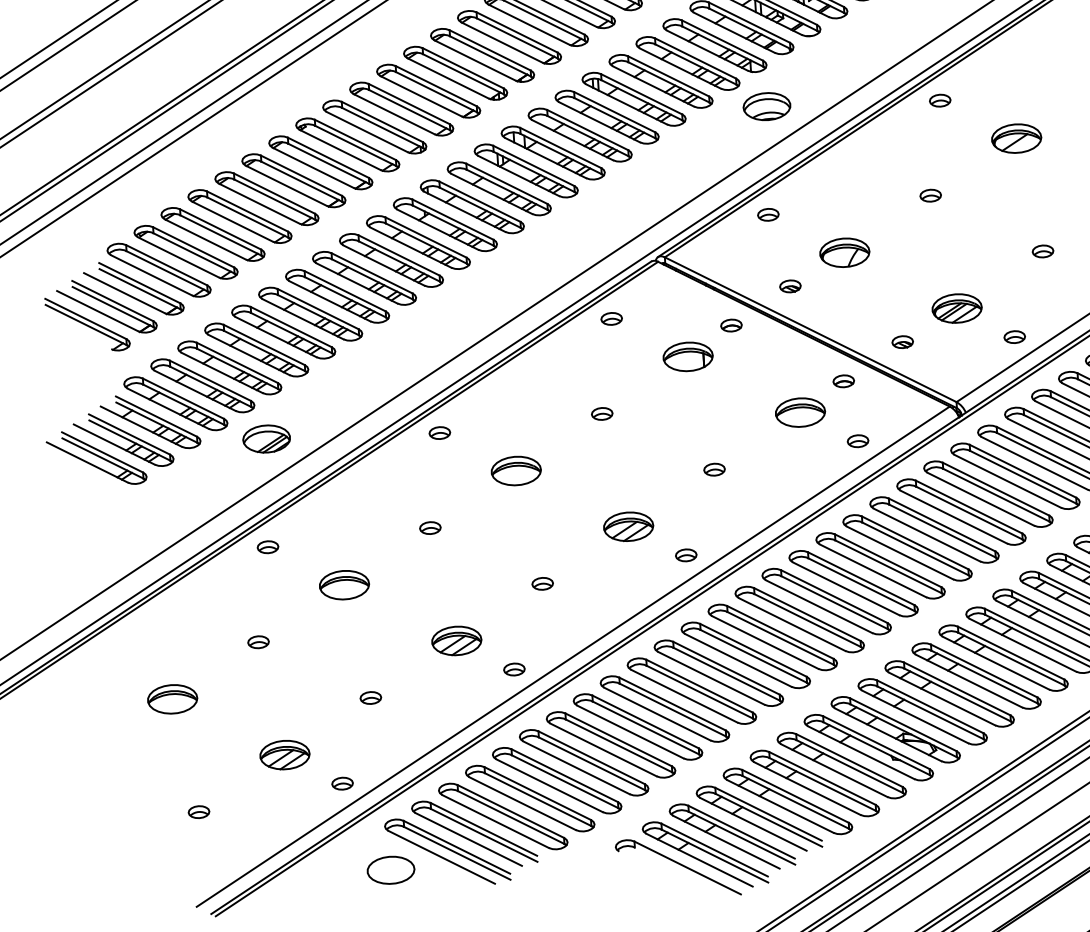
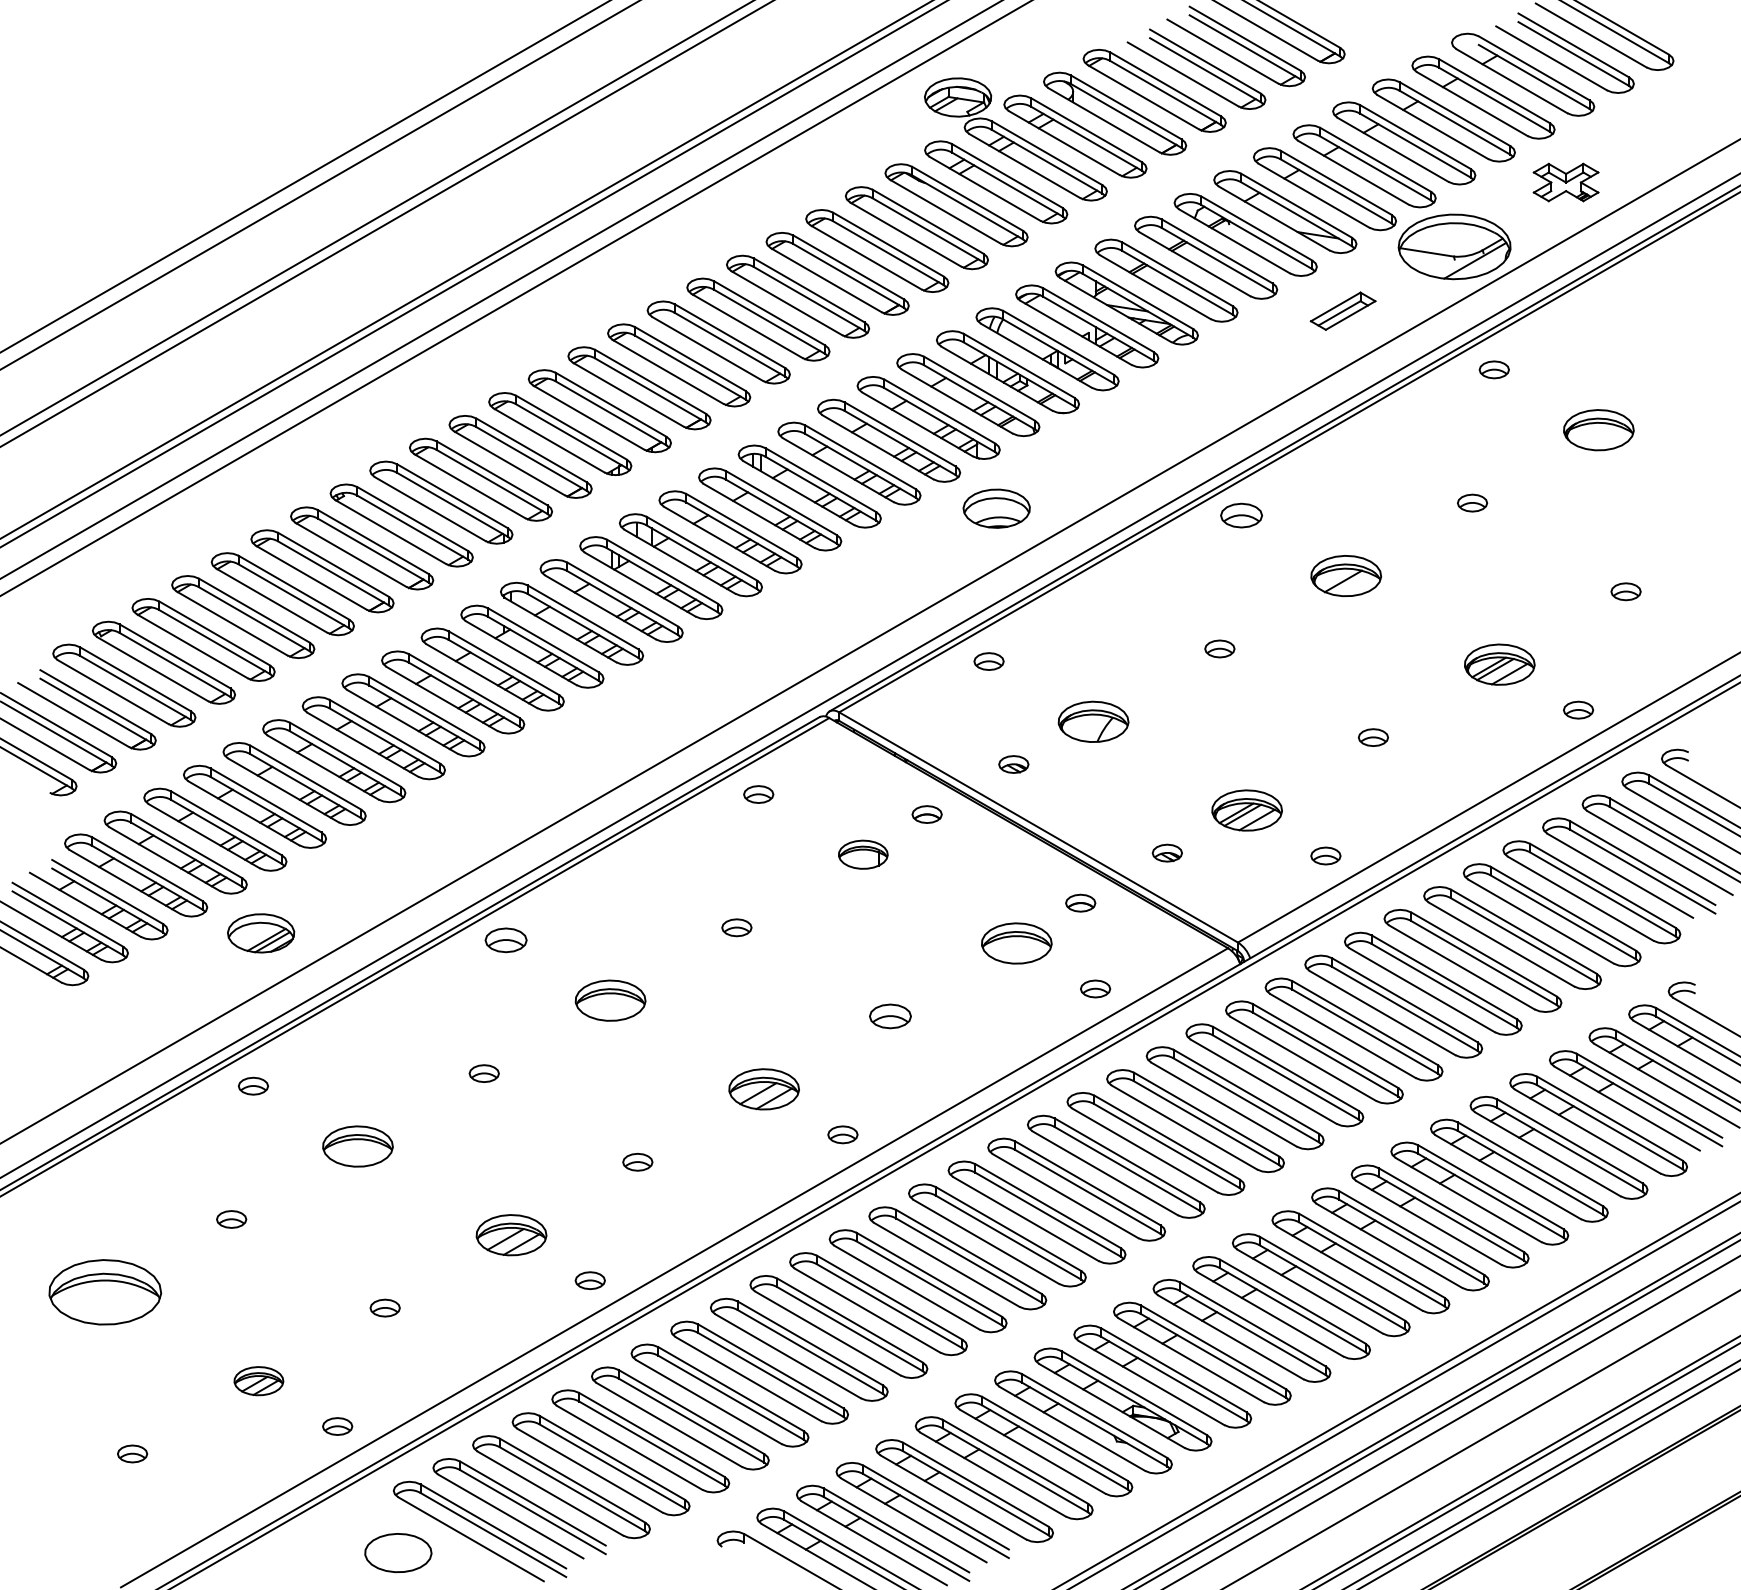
part: (940, 100) -> (1241, 515), size x1.4
part: (688, 356) -> (863, 854), size x0.7
part: (439, 433) -> (505, 940), size x1.4
part: (714, 469) -> (890, 1016), size x1.4
part: (172, 699) -> (105, 1292), size x1.6
part: (284, 755) -> (258, 1381), size x0.7

